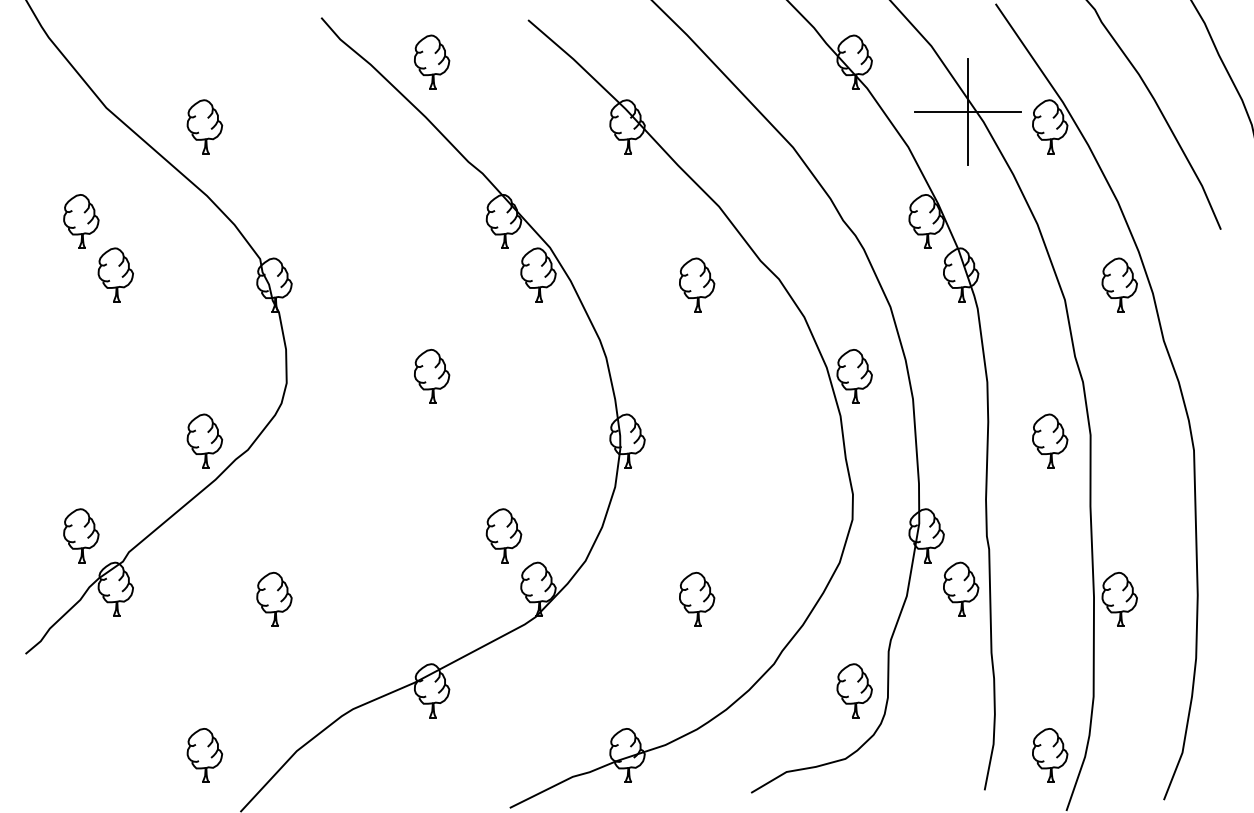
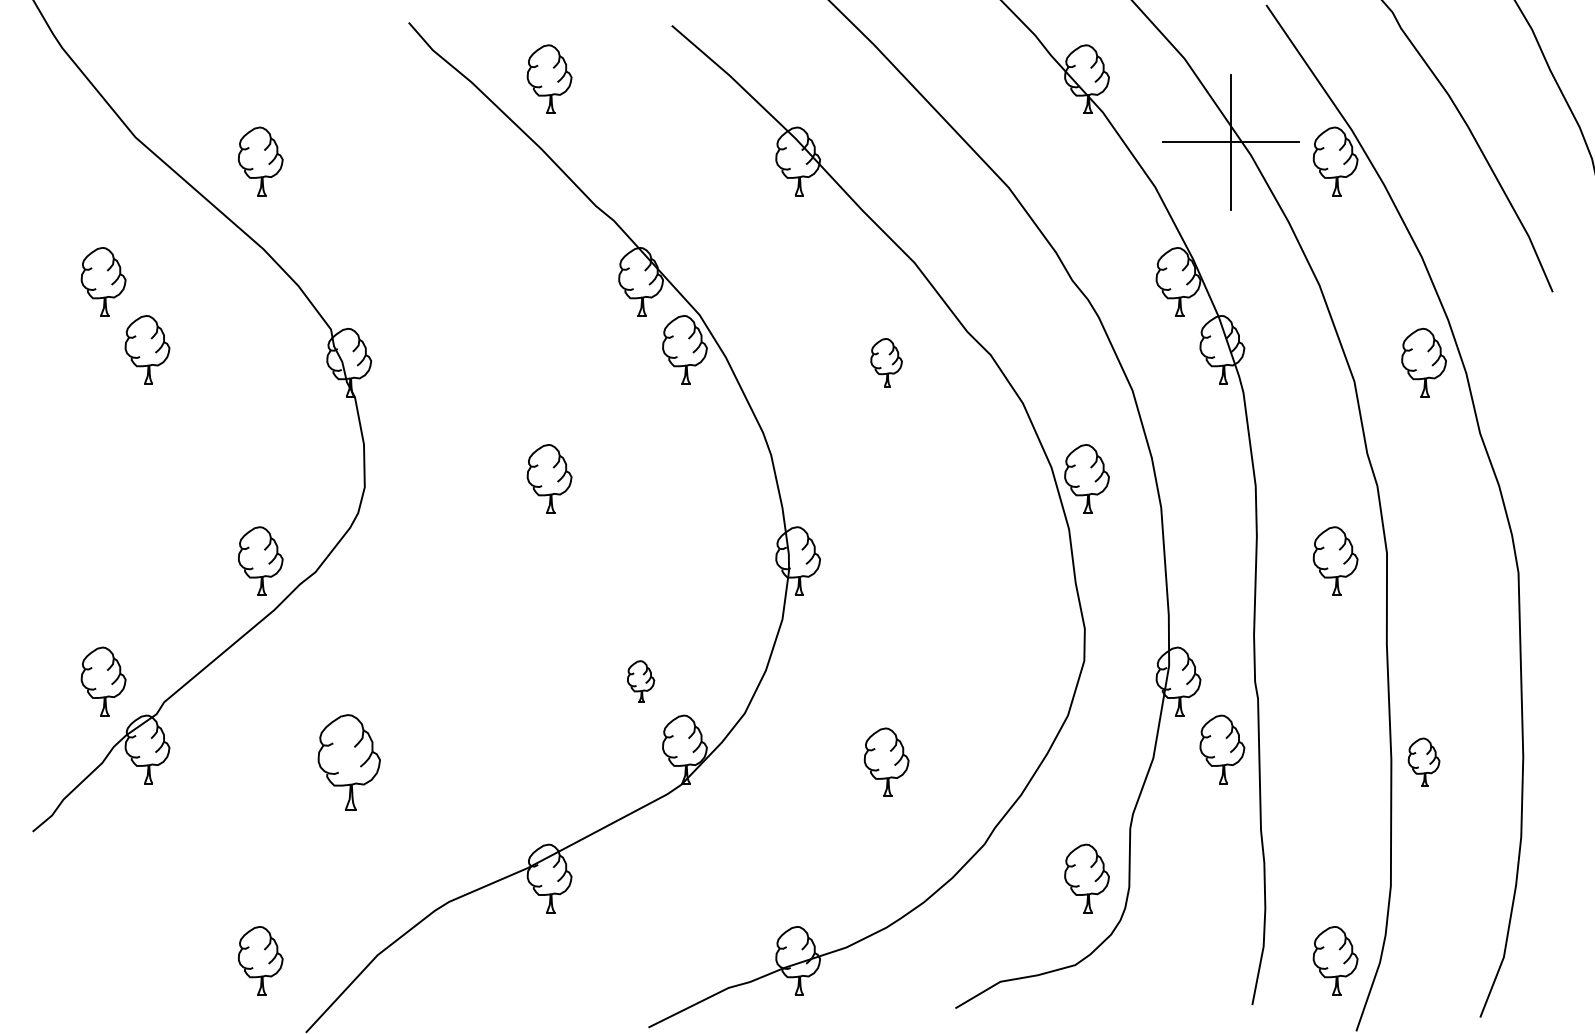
part: (696, 285) -> (886, 362), size x0.7
part: (503, 535) -> (640, 681), size x0.6
part: (273, 598) -> (348, 761), size x1.4
part: (1119, 598) -> (1423, 761), size x0.7

